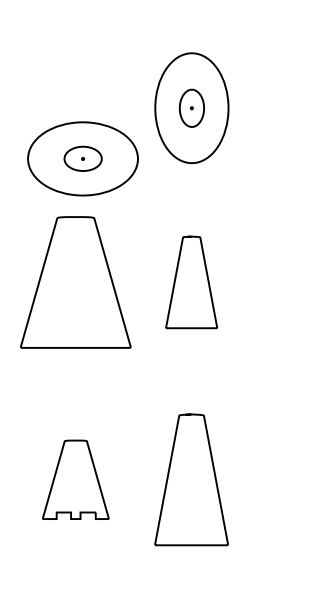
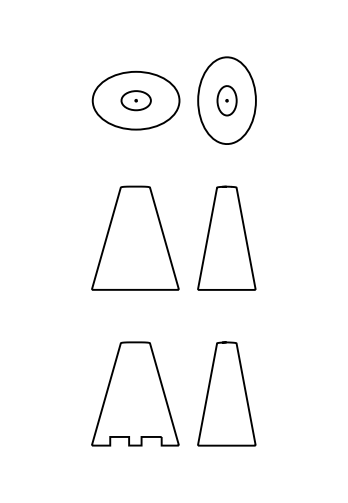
part: (82, 158) -> (135, 100), moved
part: (191, 281) -> (226, 237), size x1.43
part: (75, 479) -> (135, 393), size x1.67

